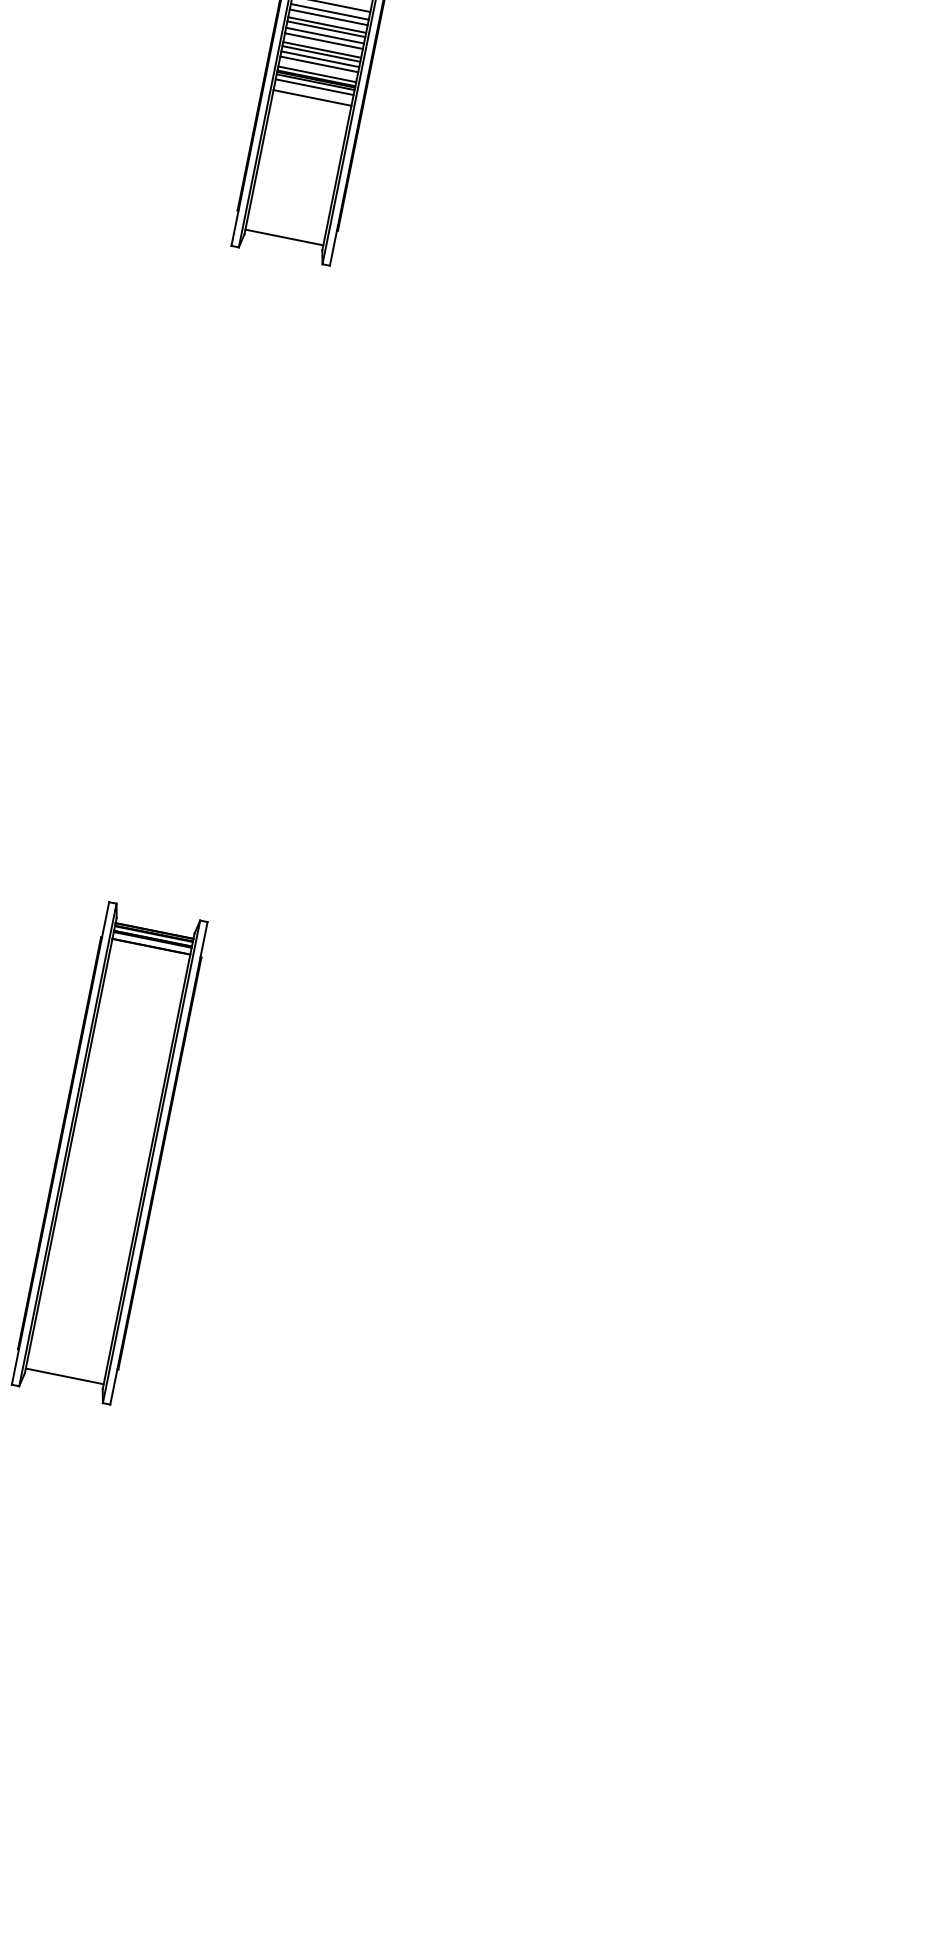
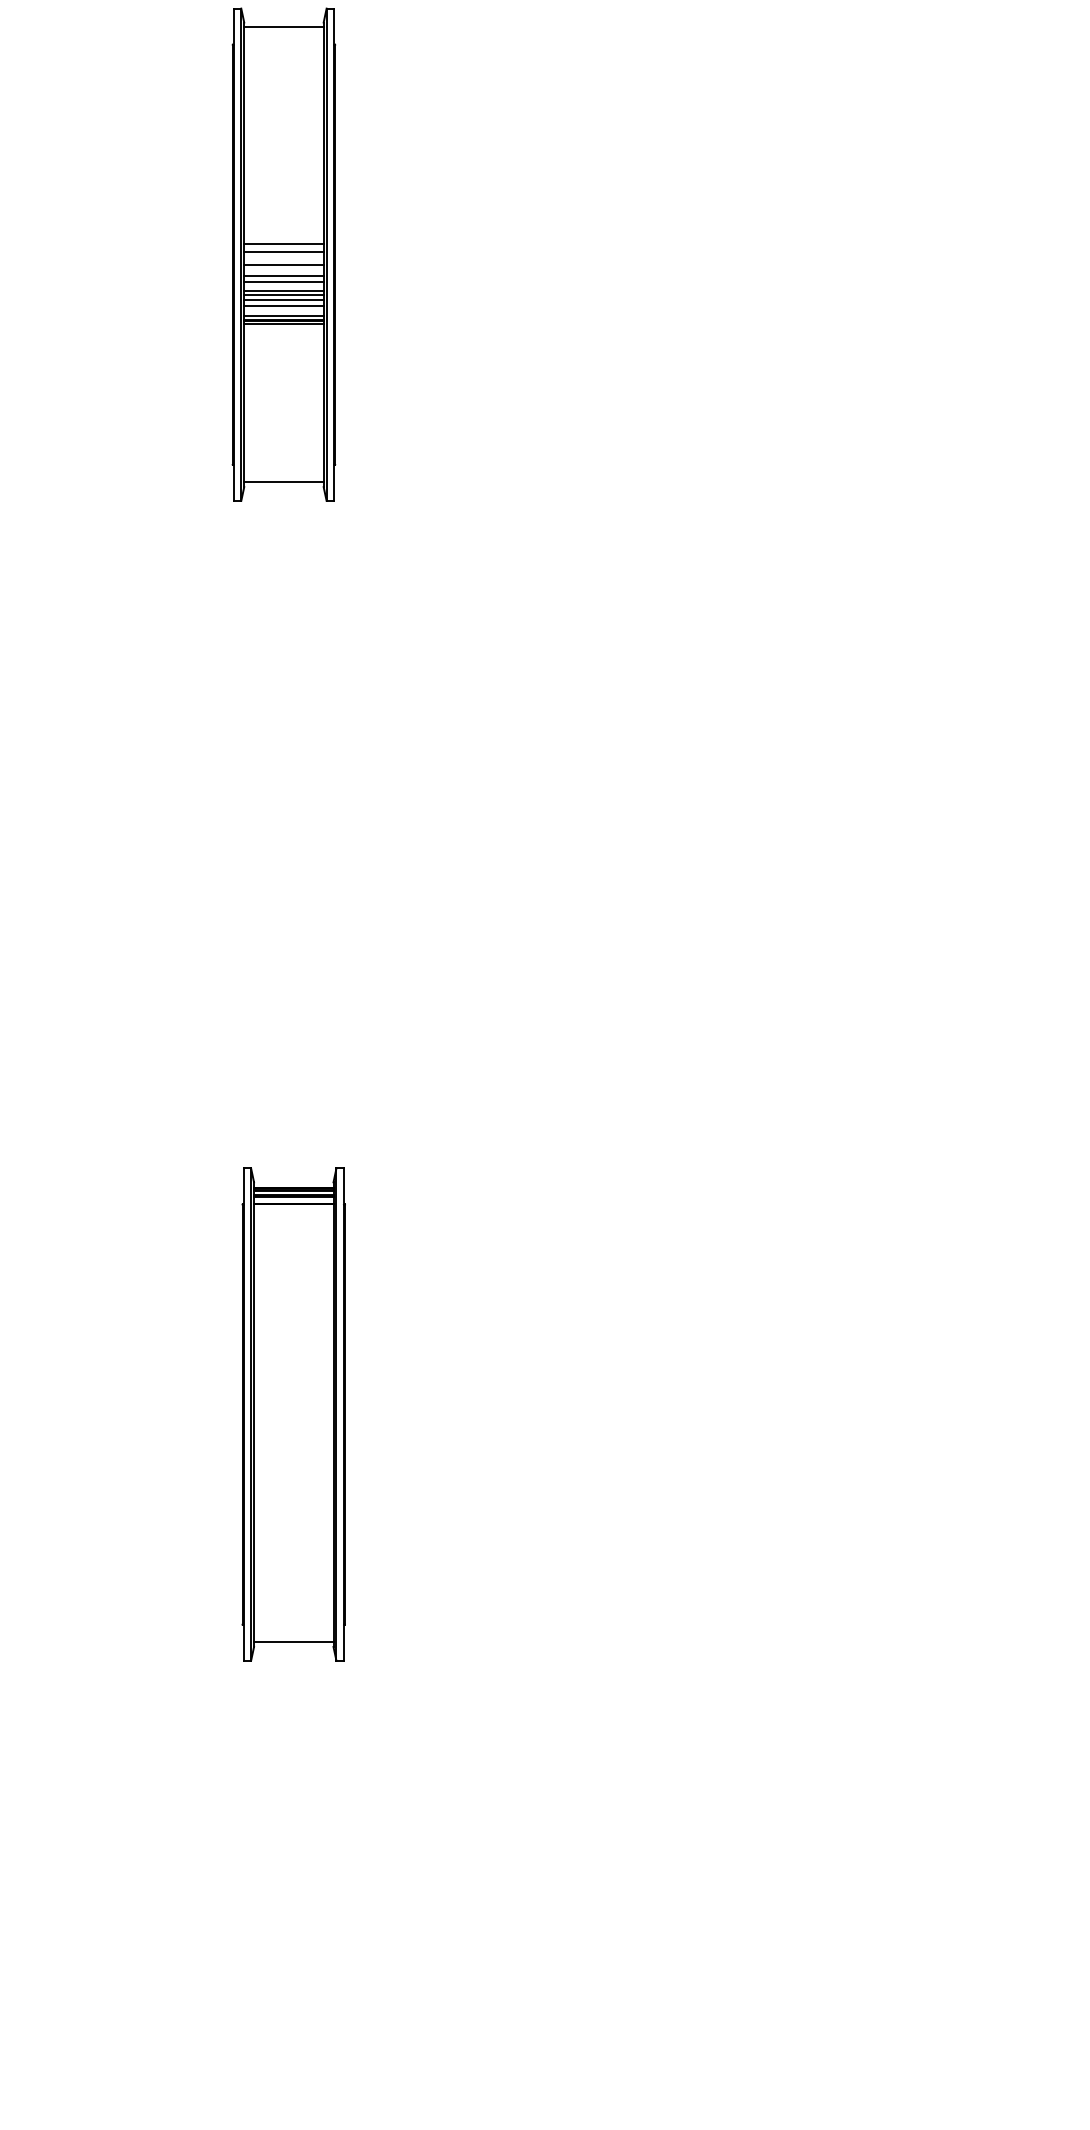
line: (328, 17) -> (283, 257), removed
line: (325, 28) -> (283, 269), removed
line: (314, 86) -> (283, 328), removed
line: (312, 97) -> (283, 339), removed

